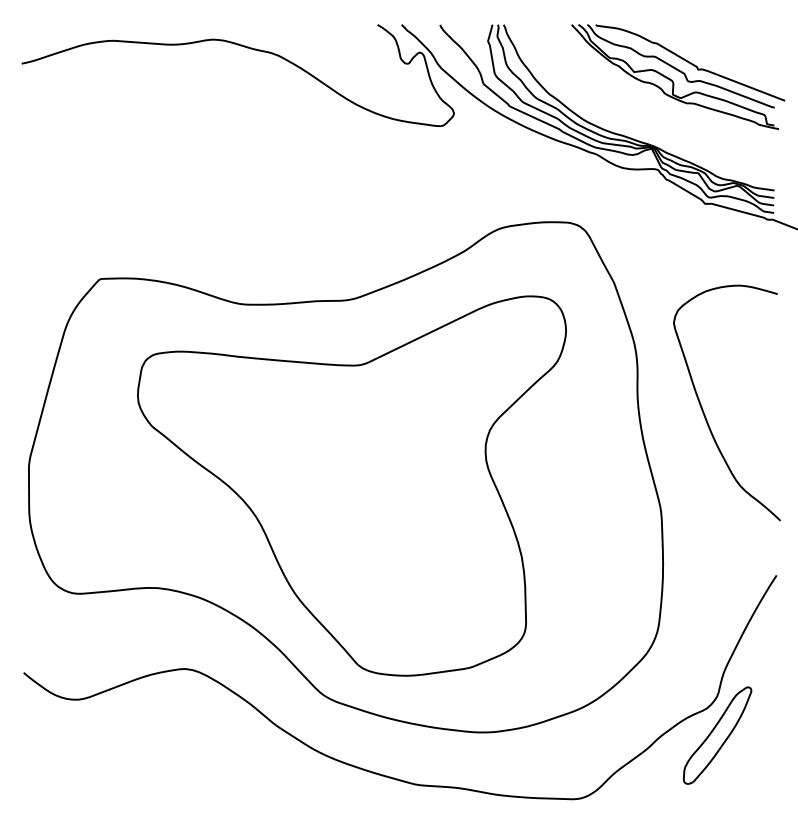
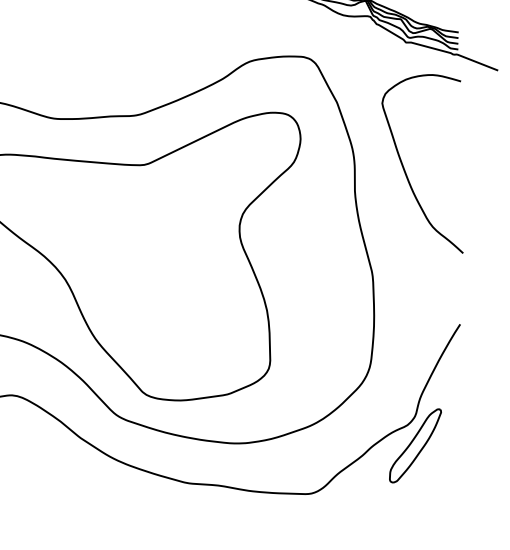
curve: (703, 409) -> (404, 168), moved

